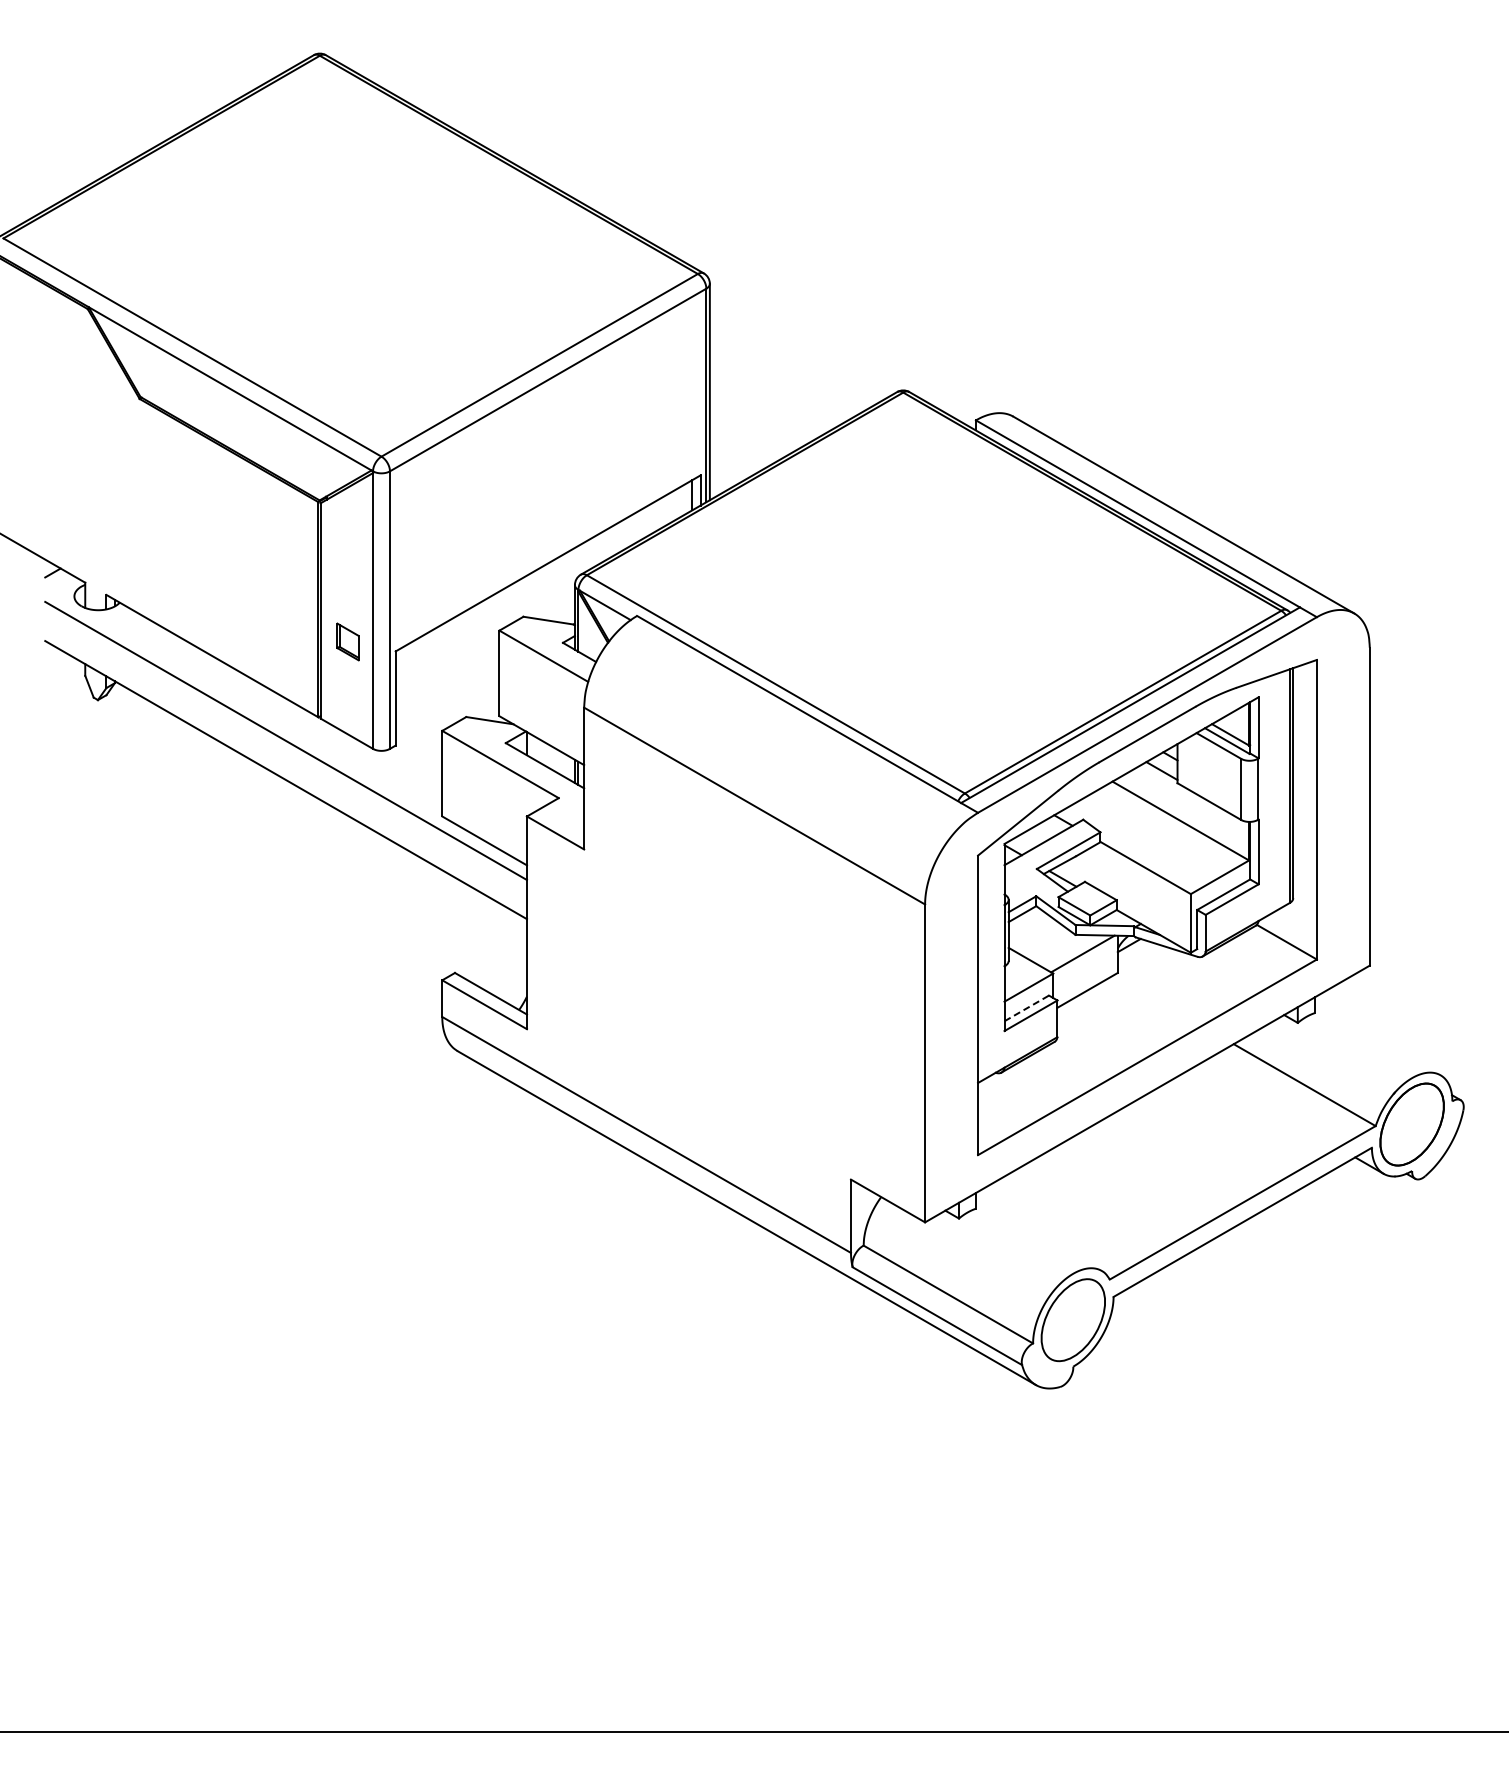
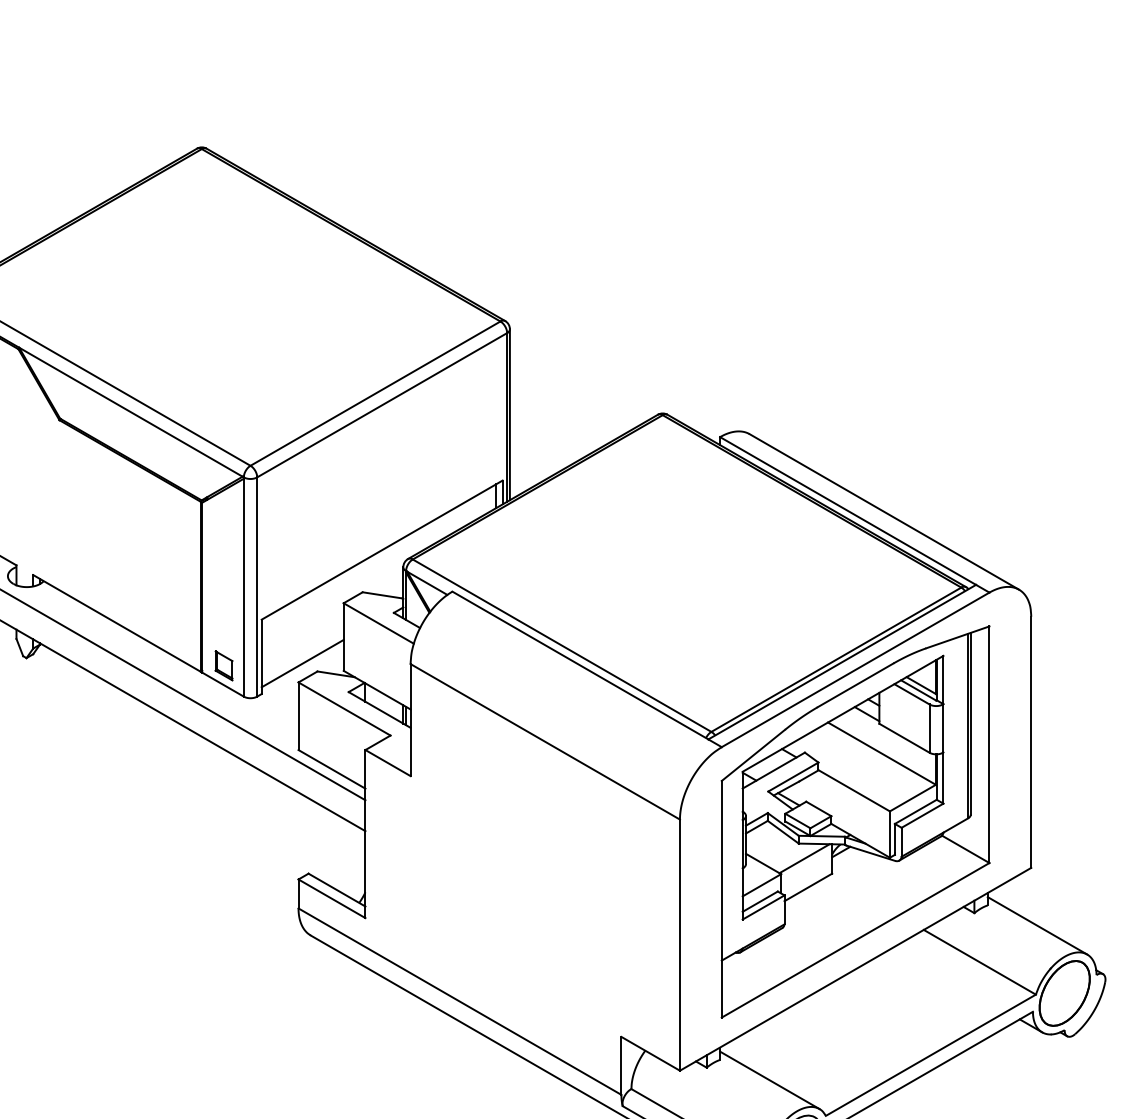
part: (347, 641) -> (223, 665), moved
line: (447, 707) -> (302, 663), added
line: (1026, 1008) -> (760, 901), dashed -> solid
line: (1377, 1038) -> (1037, 925), added
line: (1038, 1234) -> (769, 1080), added

